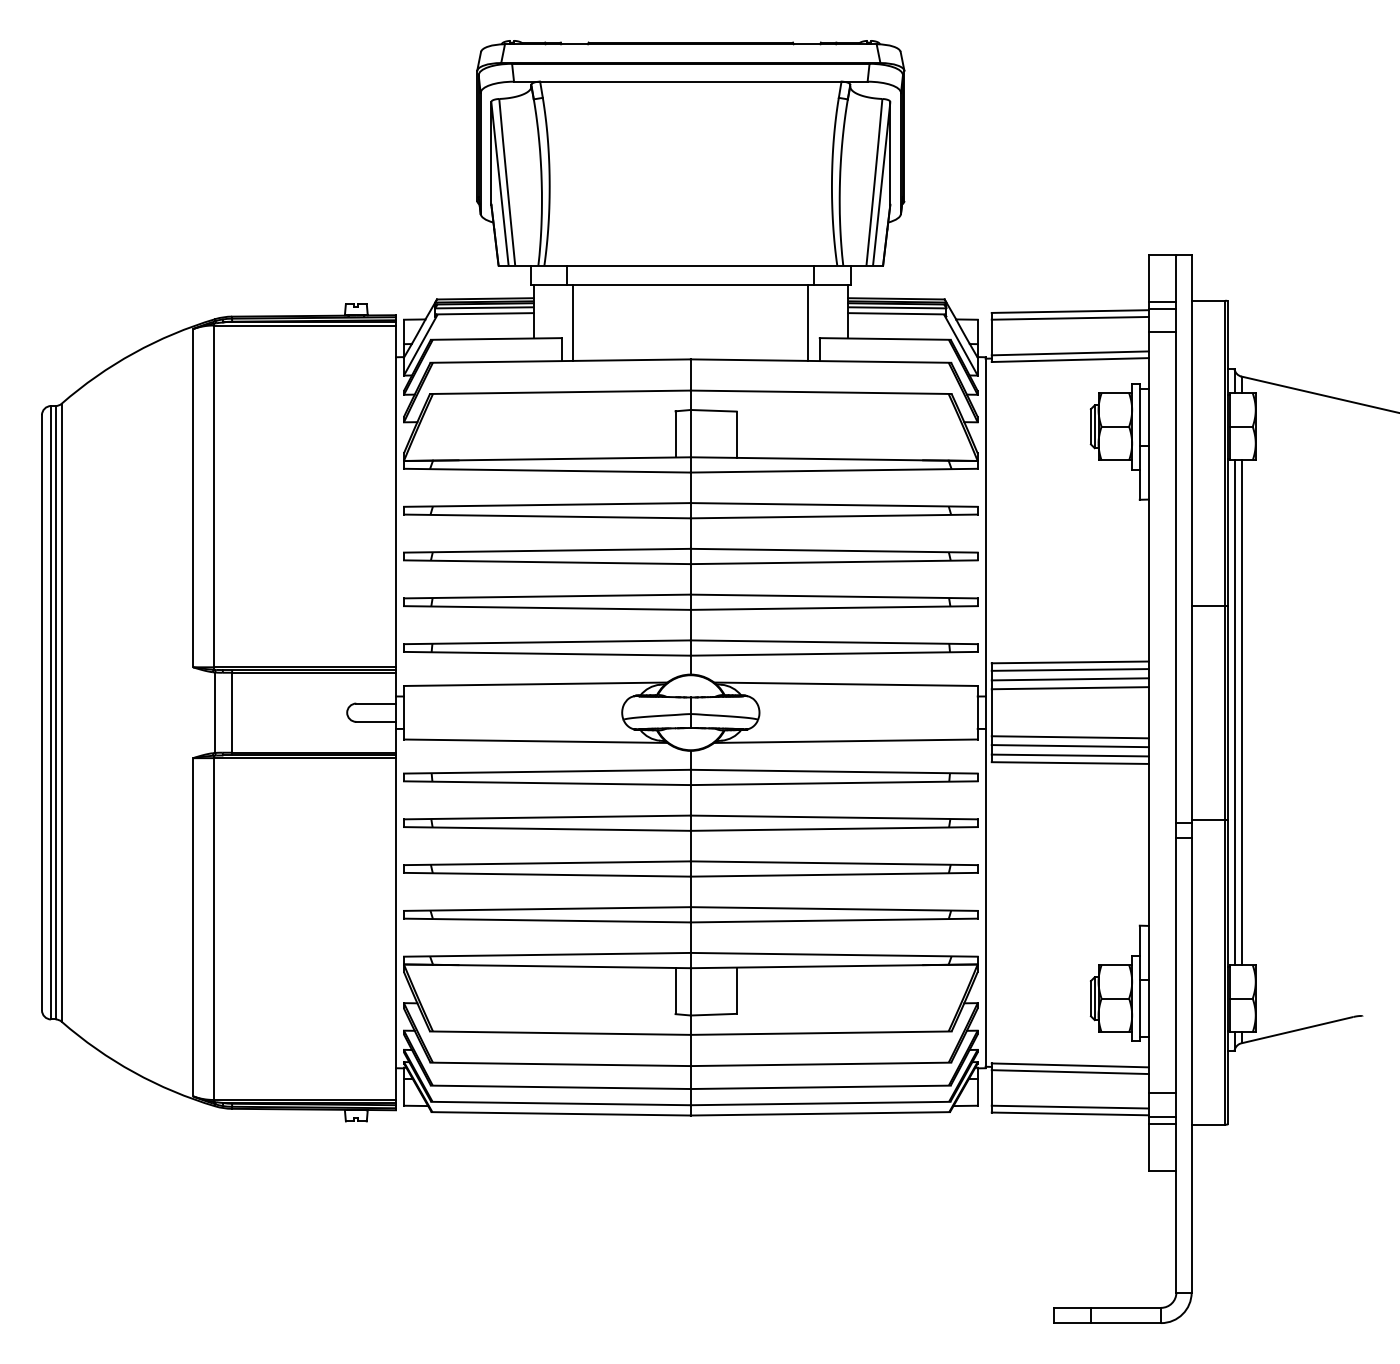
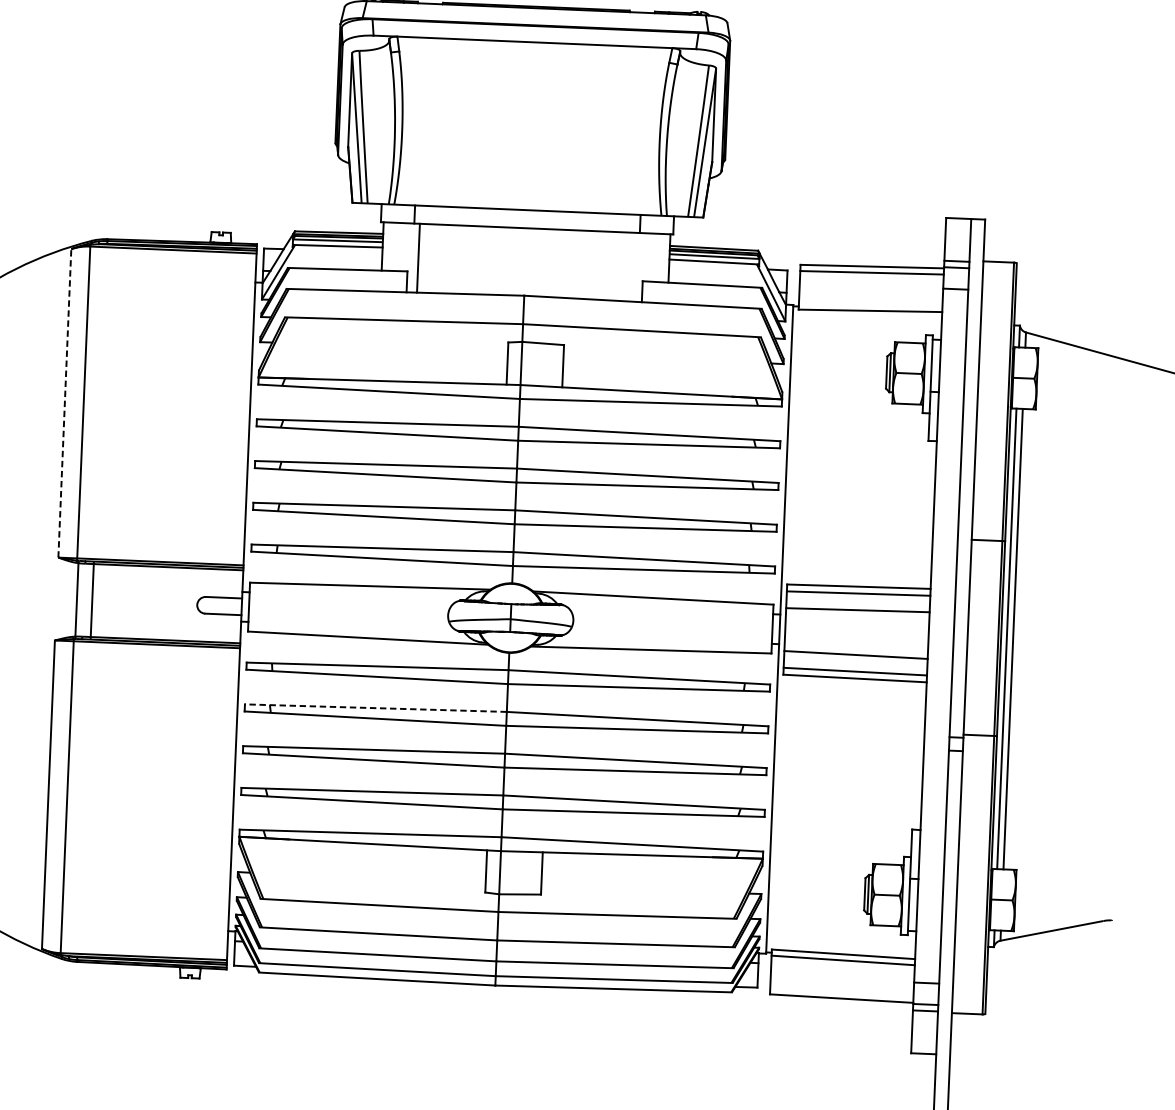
line: (808, 322) -> (633, 266), removed
line: (1069, 353) -> (869, 304), removed
line: (193, 497) -> (65, 402), solid -> dashed
line: (1069, 679) -> (857, 602), removed
line: (1069, 746) -> (854, 663), removed
line: (546, 817) -> (375, 708), solid -> dashed
line: (1069, 1106) -> (841, 991), removed

